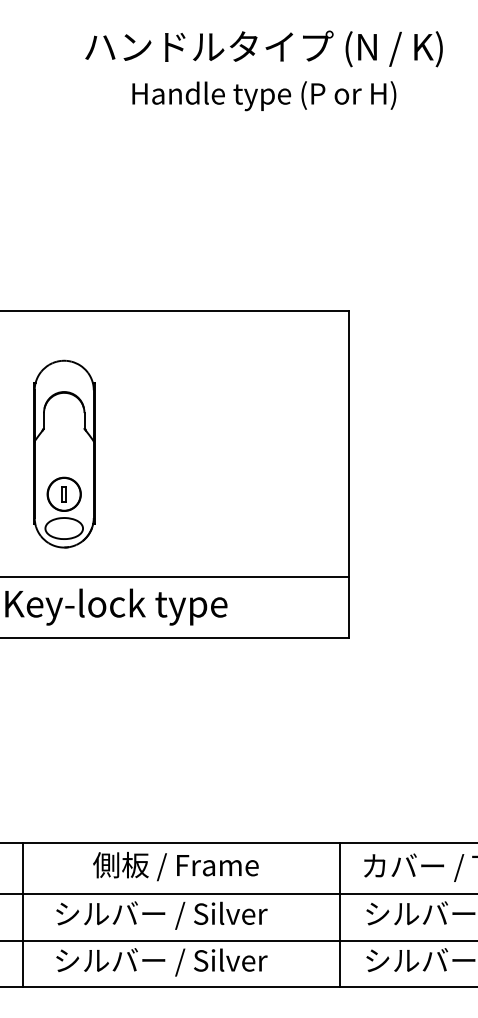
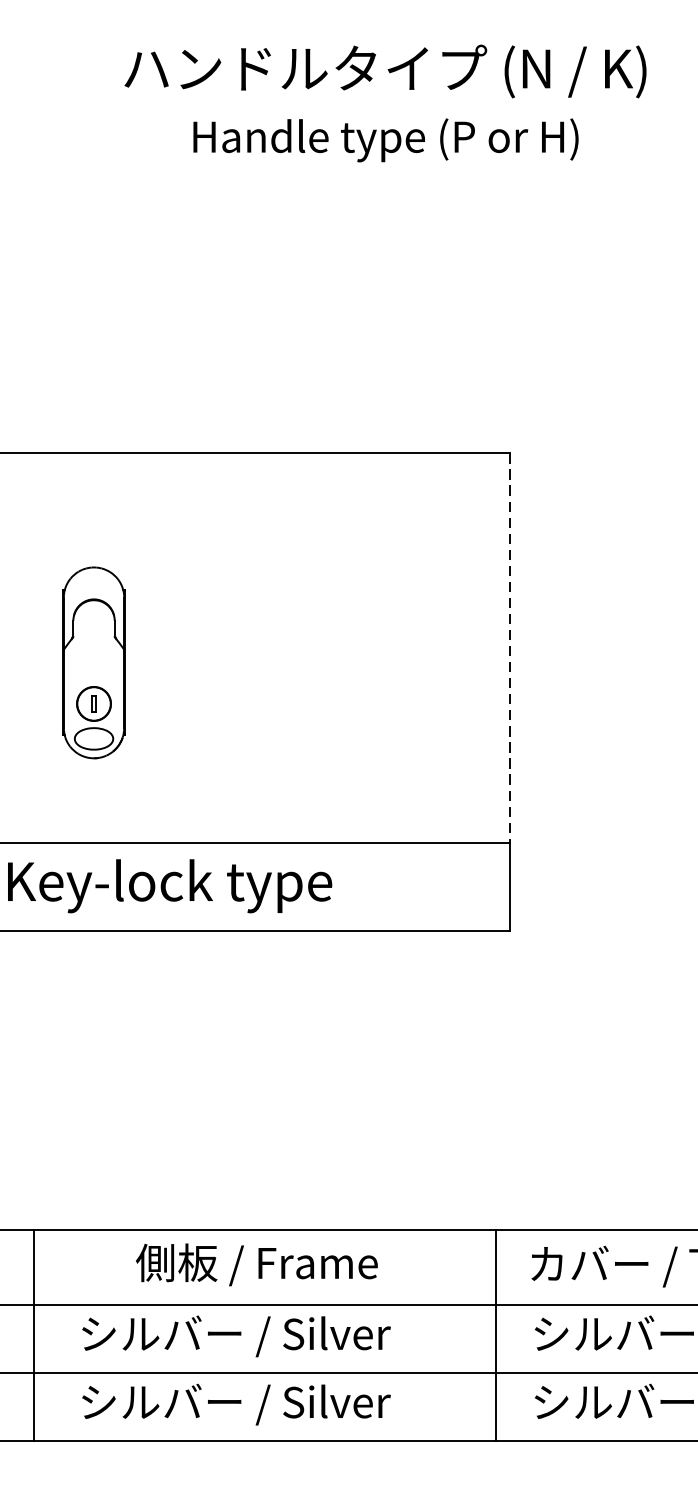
line: (349, 444) -> (510, 648), solid -> dashed
part: (64, 453) -> (94, 661), size x0.7

